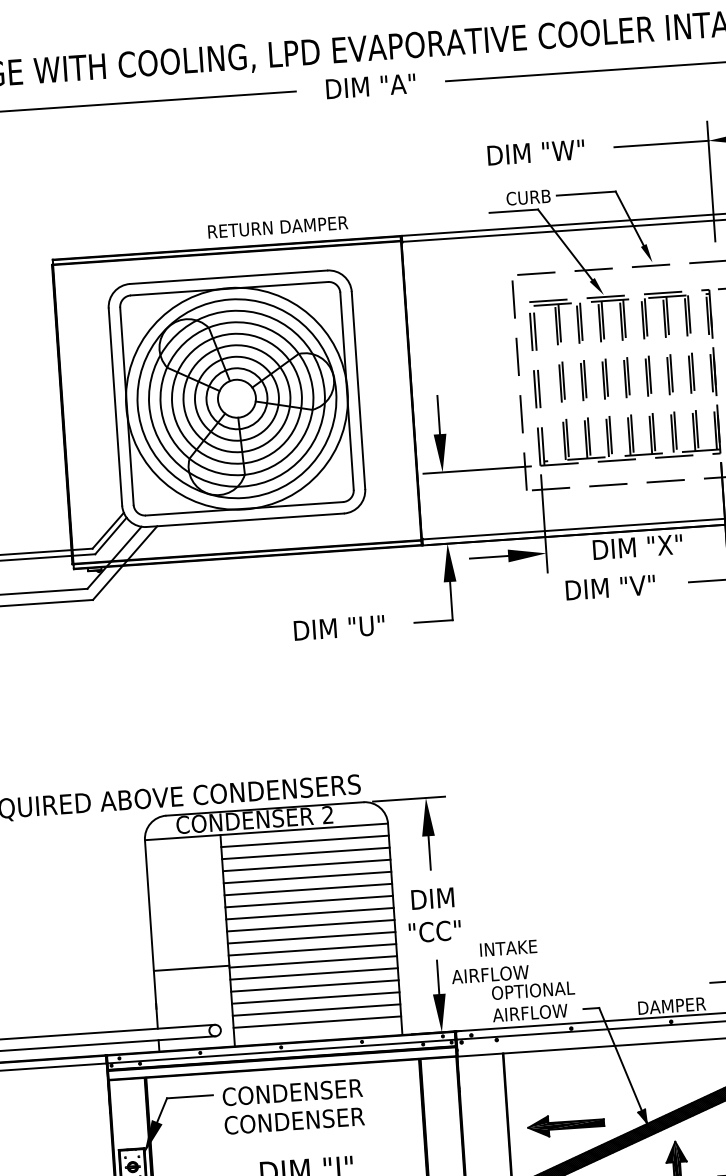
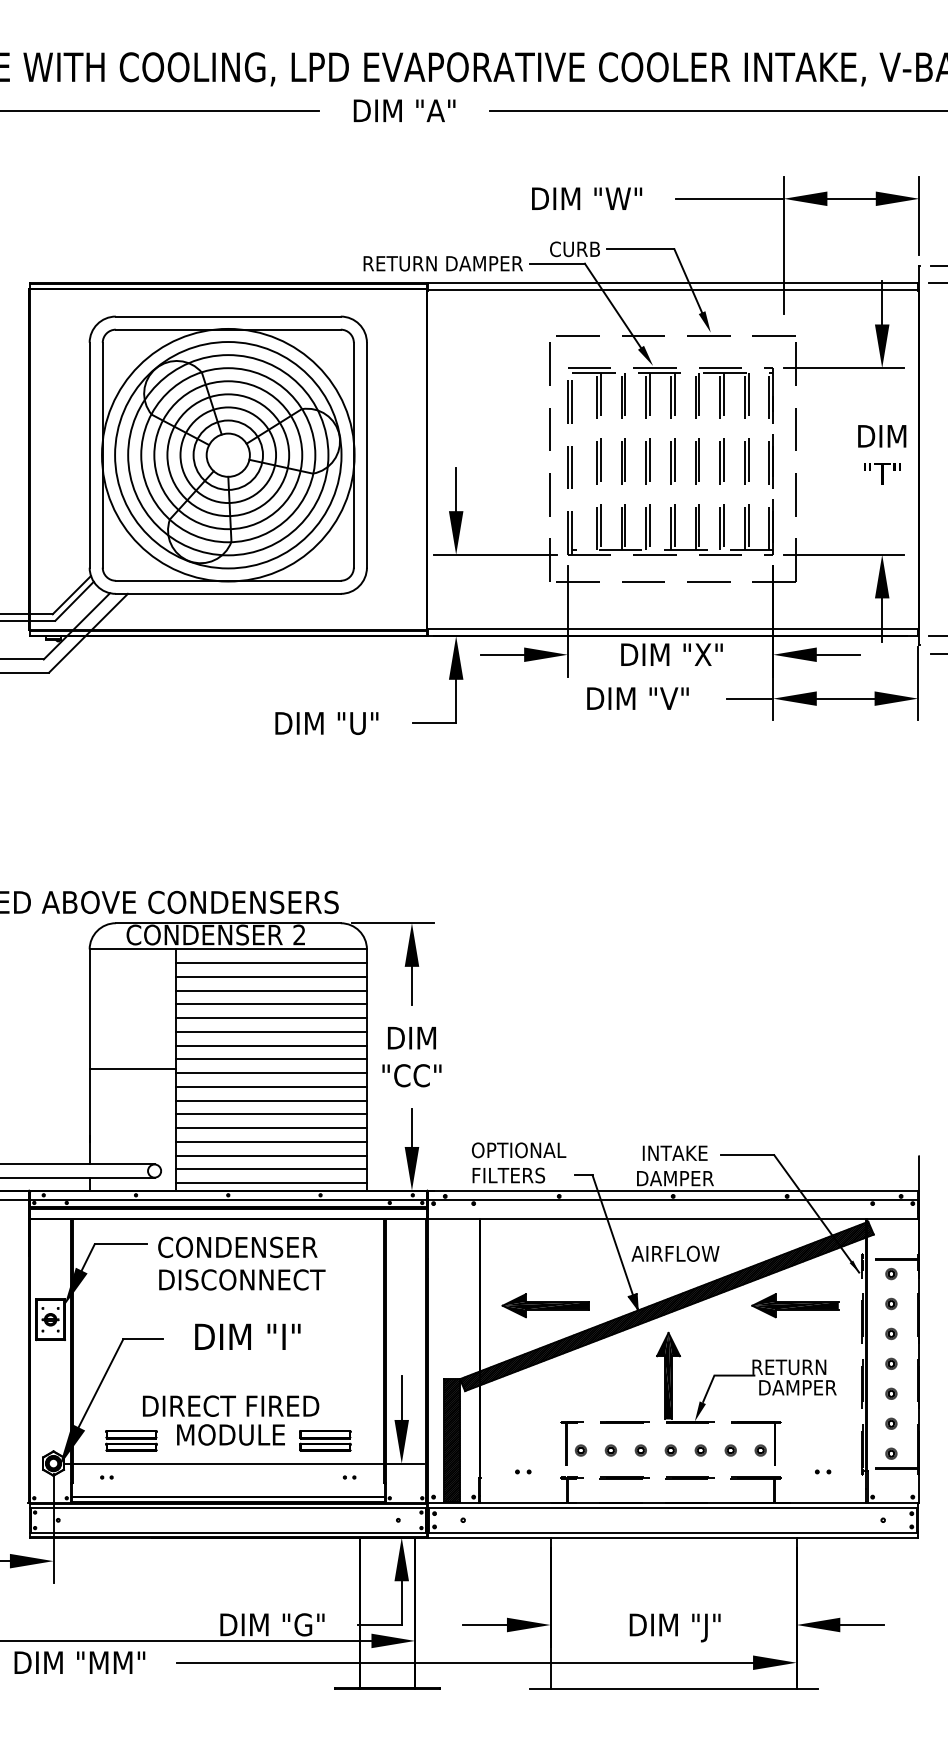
text: (277, 227) -> (442, 263), moved
text: (507, 947) -> (674, 1152), moved
line: (191, 968) -> (132, 1068), moved
text: (490, 974) -> (675, 1253), moved
text: (529, 1013) -> (513, 1175), AIRFLOW -> FILTERS
line: (317, 1034) -> (270, 1183), added
text: (297, 1120) -> (241, 1279), CONDENSER -> DISCONNECT

